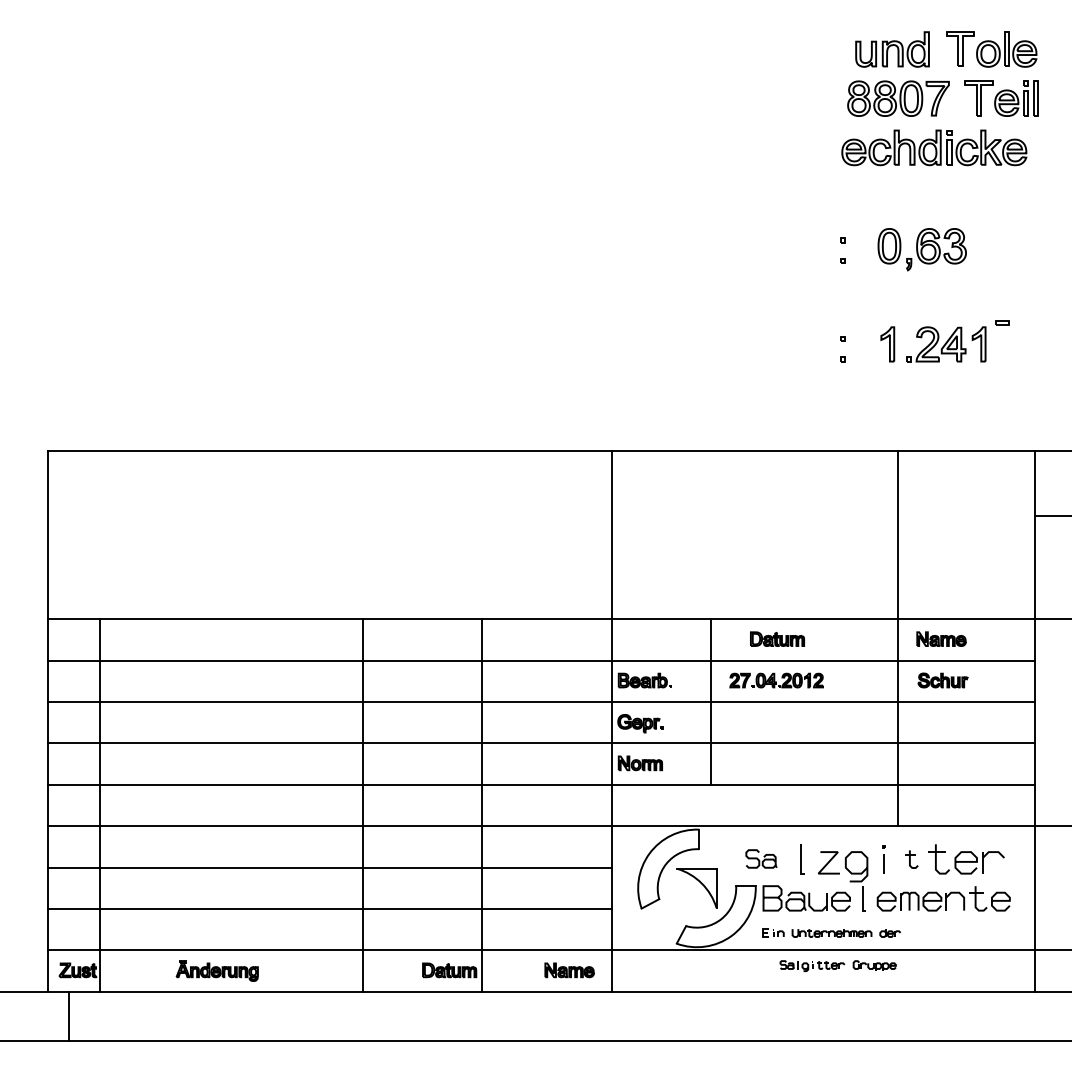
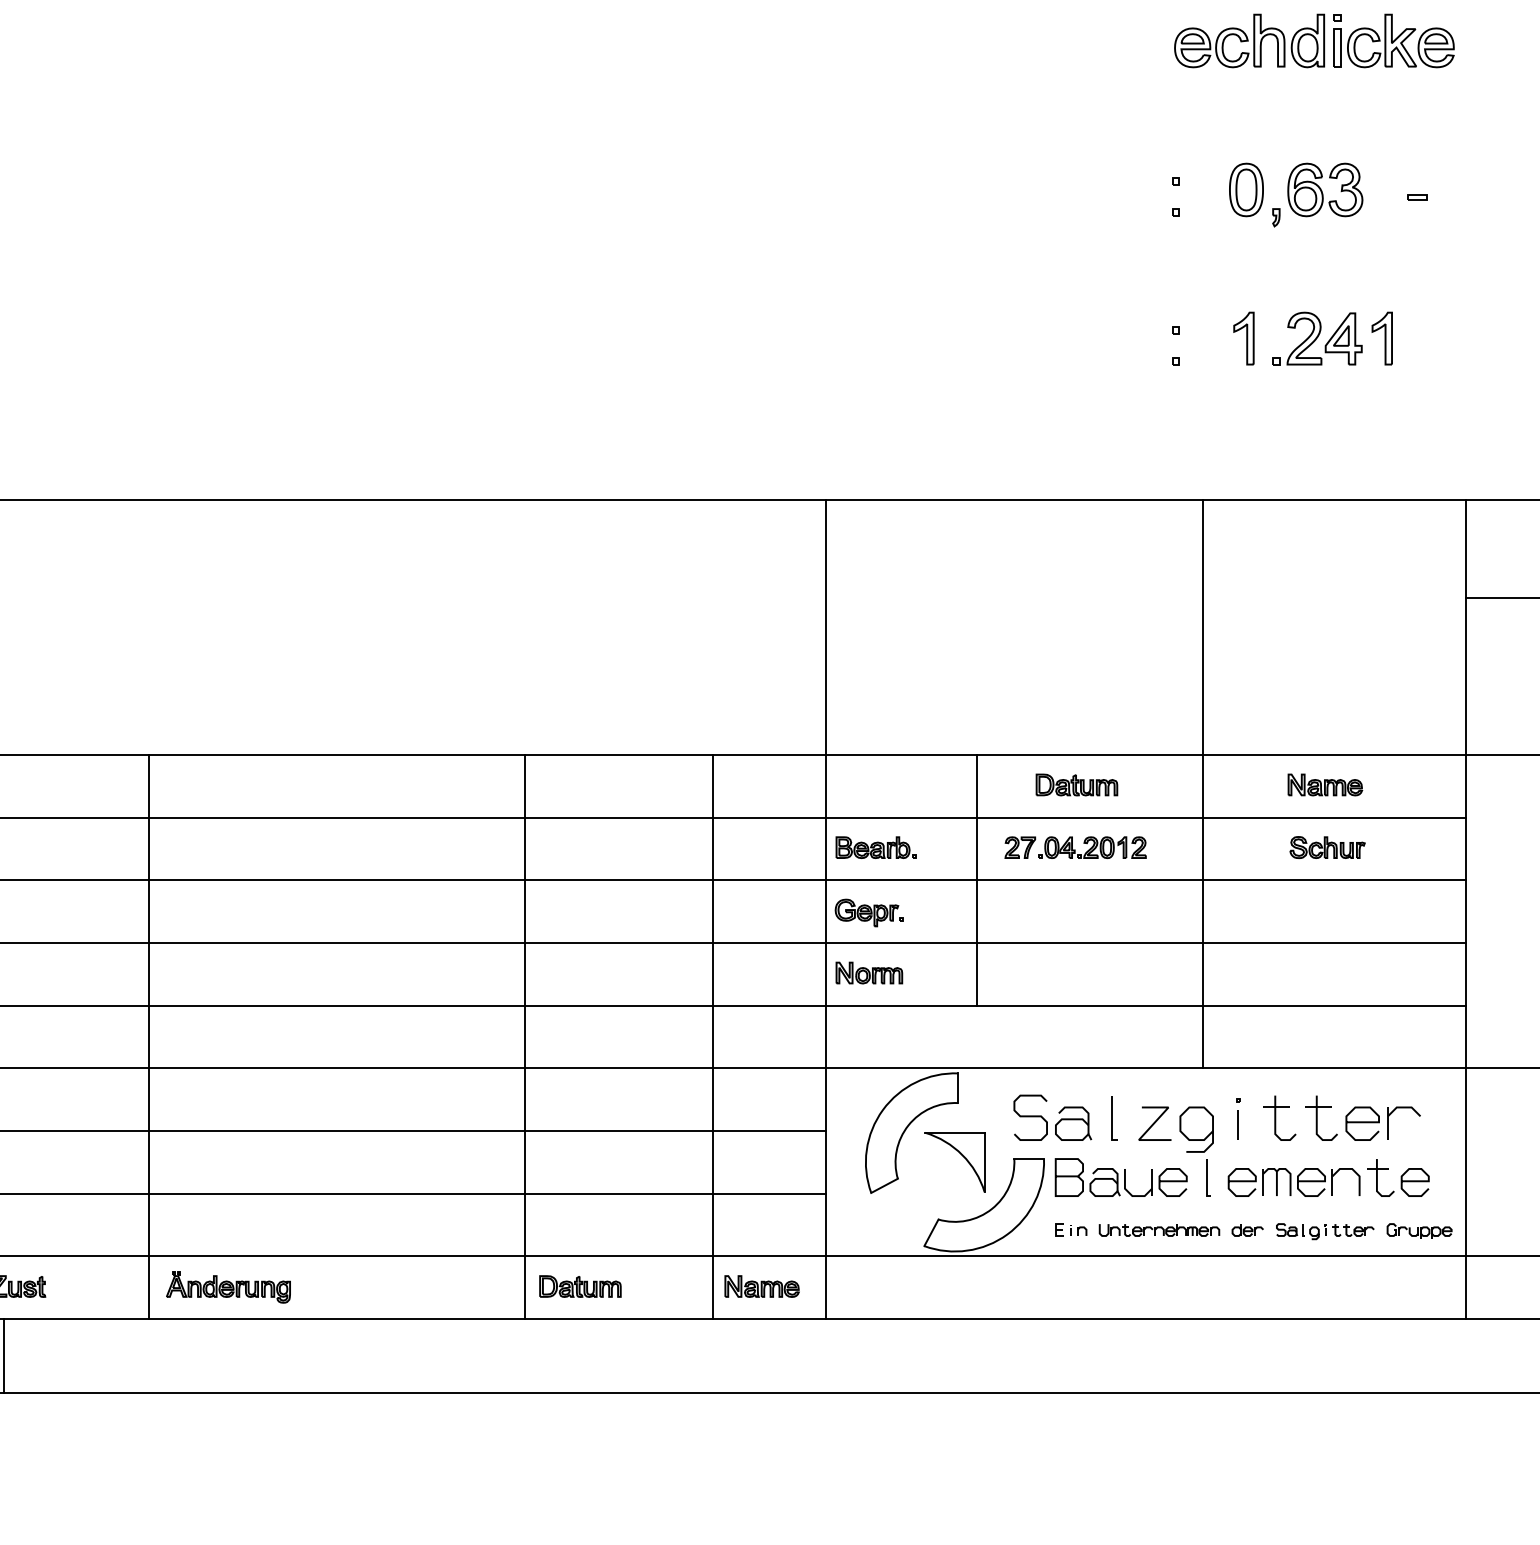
part: (1002, 322) -> (1417, 196), moved
line: (897, 638) -> (1202, 783), moved
line: (100, 805) -> (148, 1036), moved
line: (363, 805) -> (525, 1036), moved
line: (482, 805) -> (713, 1036), moved
part: (761, 858) -> (1052, 1117), size x1.67
part: (911, 859) -> (1279, 1118), size x1.67
part: (837, 965) -> (1363, 1230), moved

